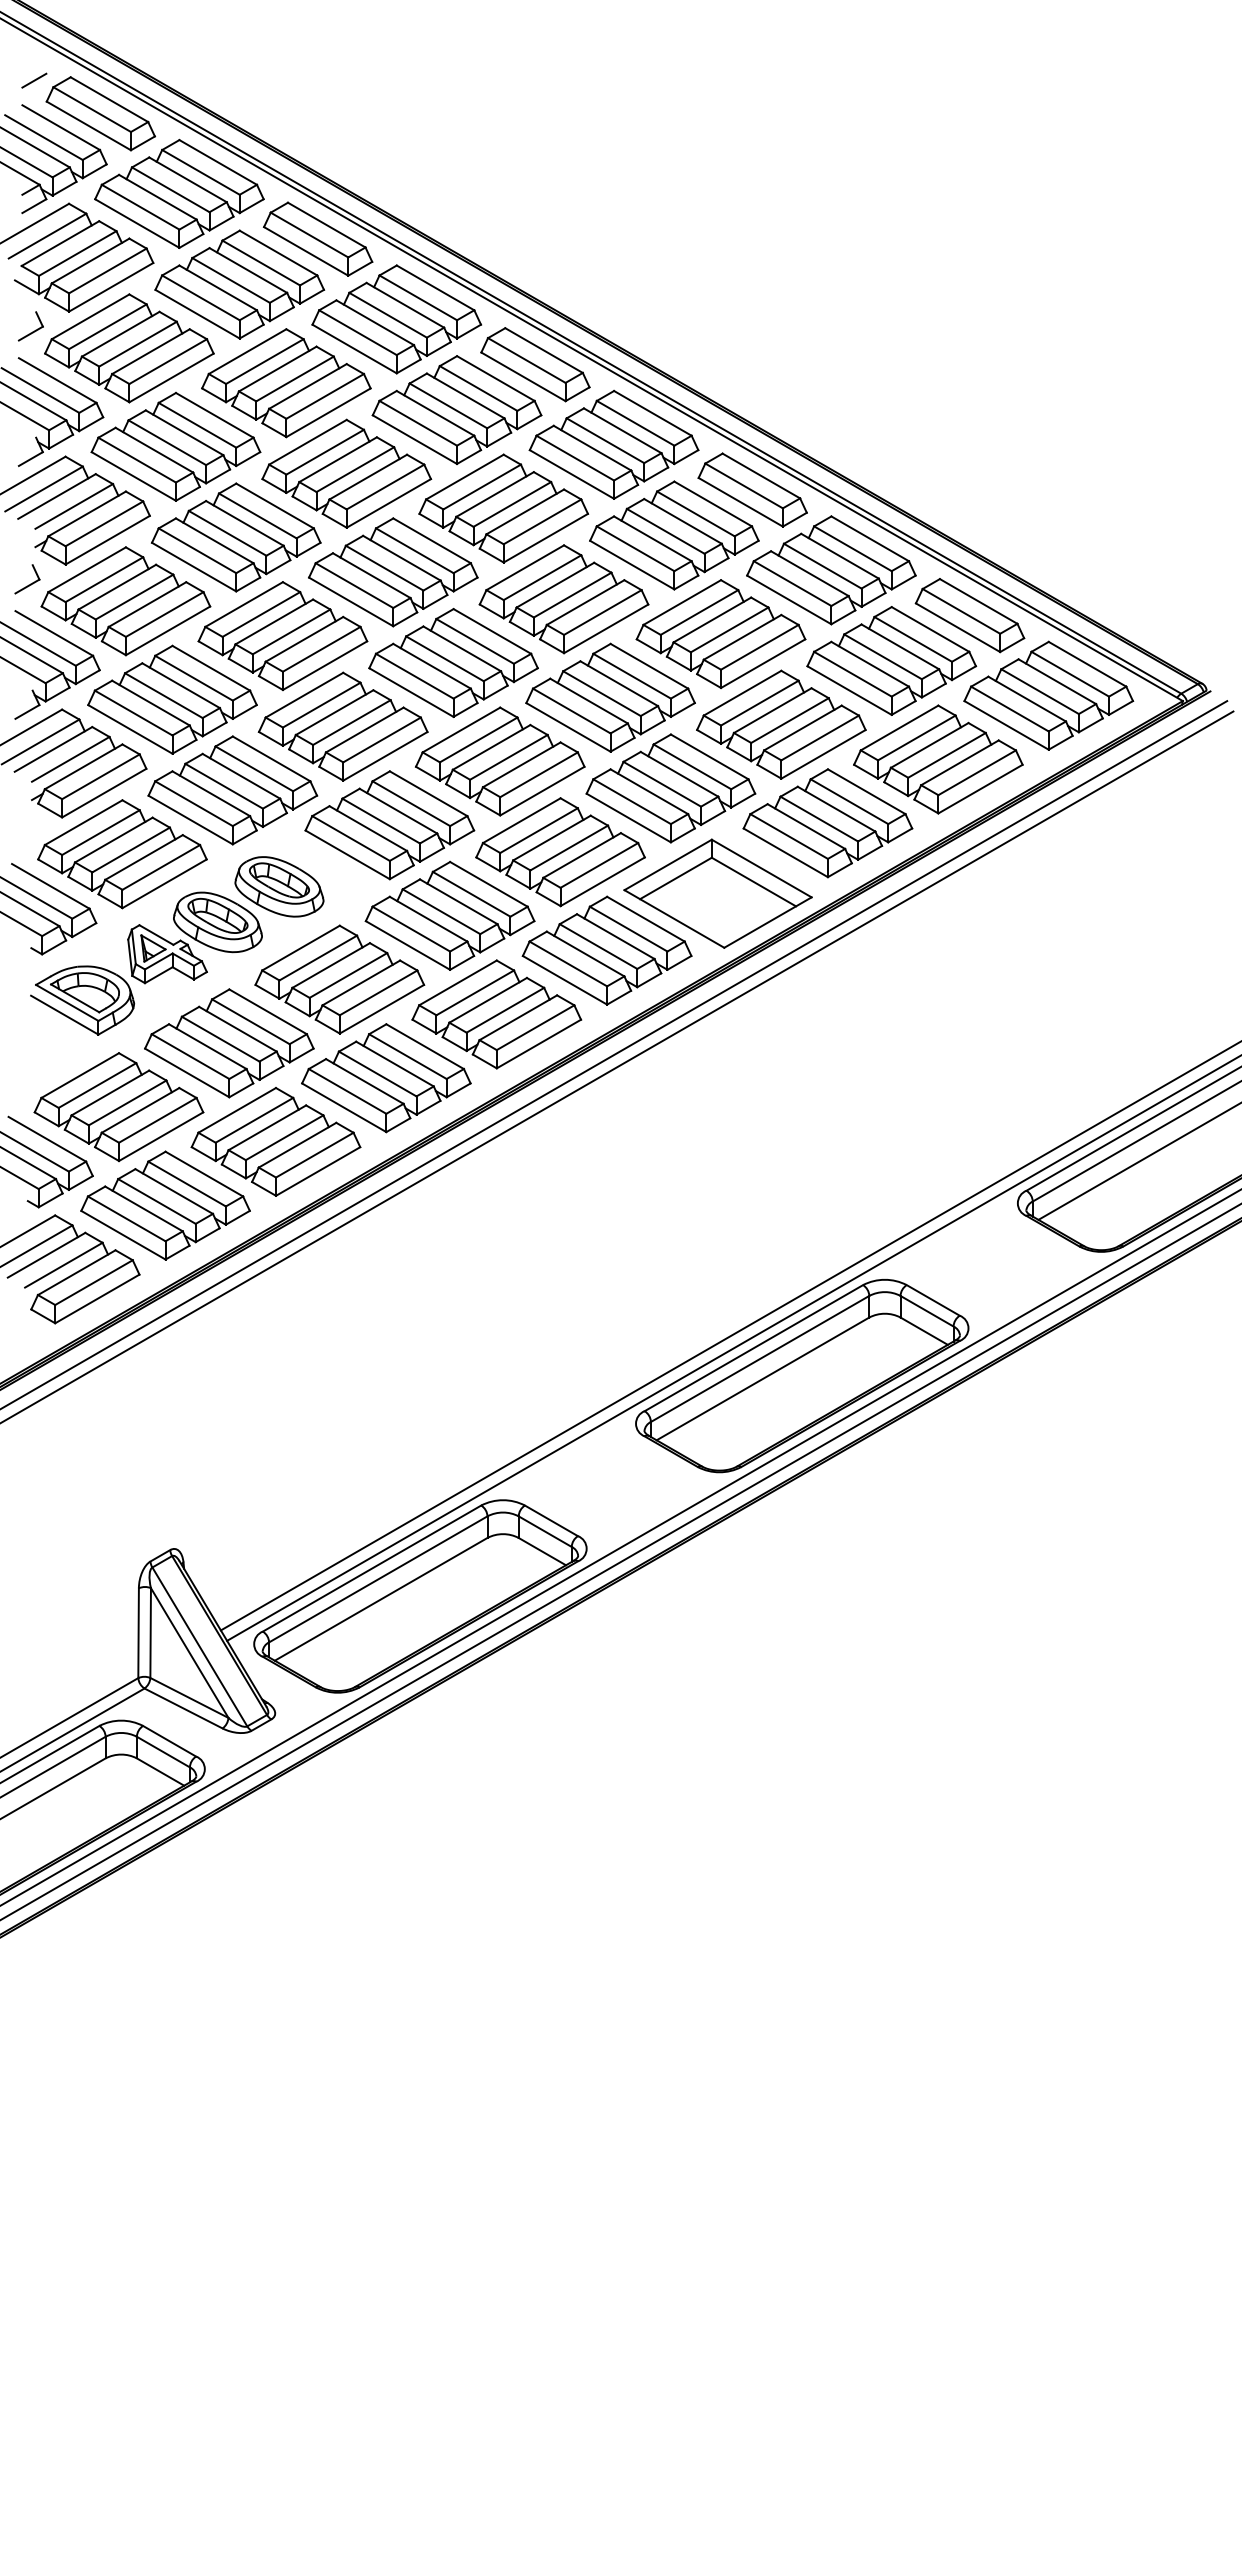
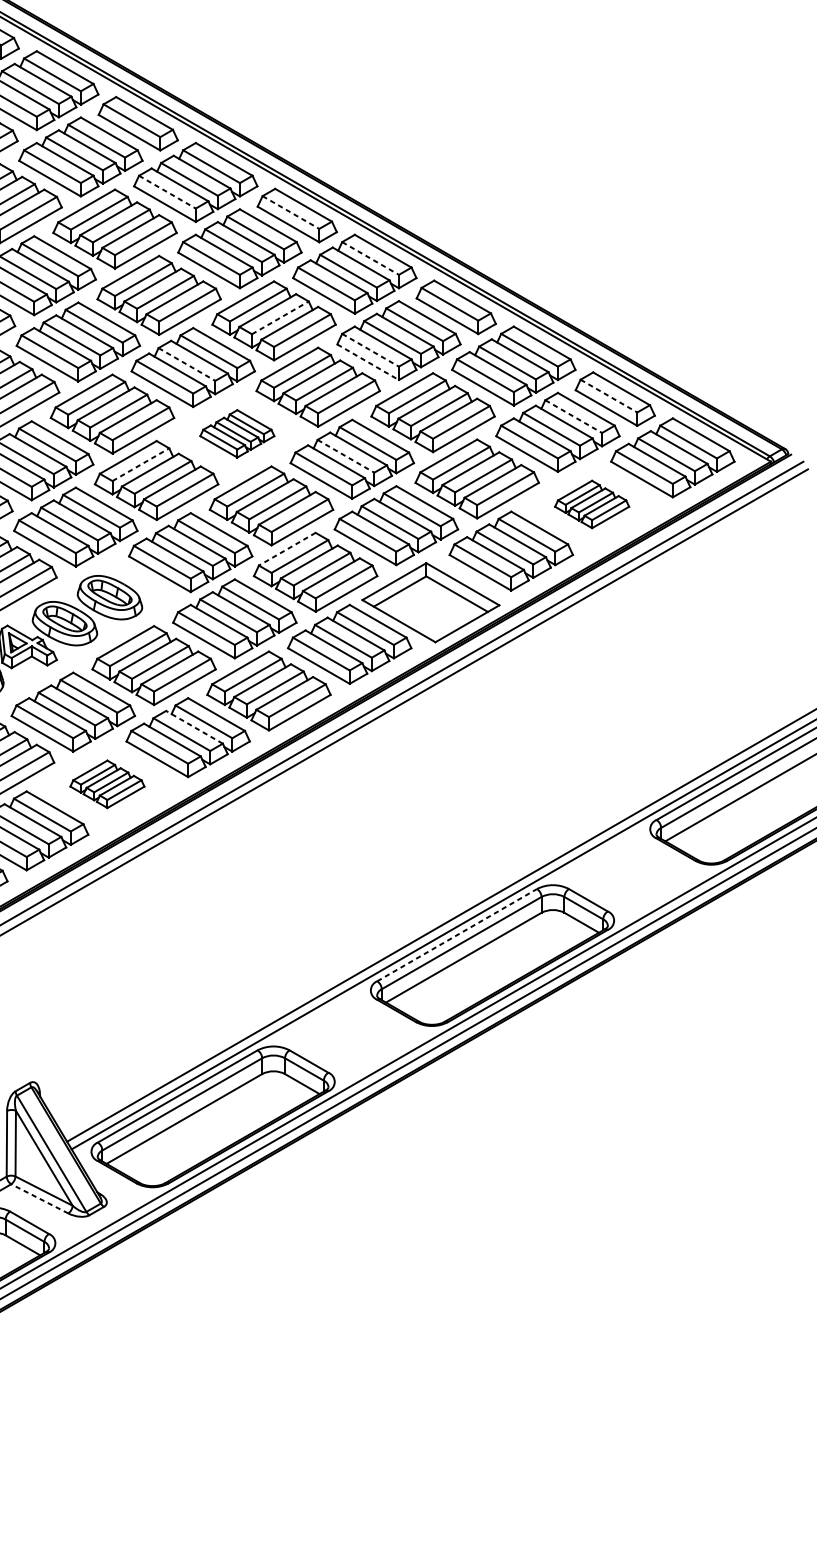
line: (357, 332) -> (167, 192), solid -> dashed
line: (526, 360) -> (290, 212), solid -> dashed
line: (635, 423) -> (370, 258), solid -> dashed
line: (512, 504) -> (280, 317), solid -> dashed
line: (635, 548) -> (370, 350), solid -> dashed
line: (632, 565) -> (368, 362), solid -> dashed
line: (384, 568) -> (186, 364), solid -> dashed
line: (961, 611) -> (609, 396), solid -> dashed
line: (913, 639) -> (573, 416), solid -> dashed
part: (453, 662) -> (237, 433), size x0.6
line: (602, 693) -> (346, 456), solid -> dashed
line: (321, 705) -> (140, 464), solid -> dashed
part: (938, 759) -> (592, 504), size x0.6
line: (521, 820) -> (287, 549), solid -> dashed
line: (394, 1064) -> (194, 727), solid -> dashed
part: (275, 1141) -> (107, 783), size x0.6
line: (754, 1347) -> (457, 934), solid -> dashed
line: (183, 1708) -> (39, 1198), solid -> dashed

